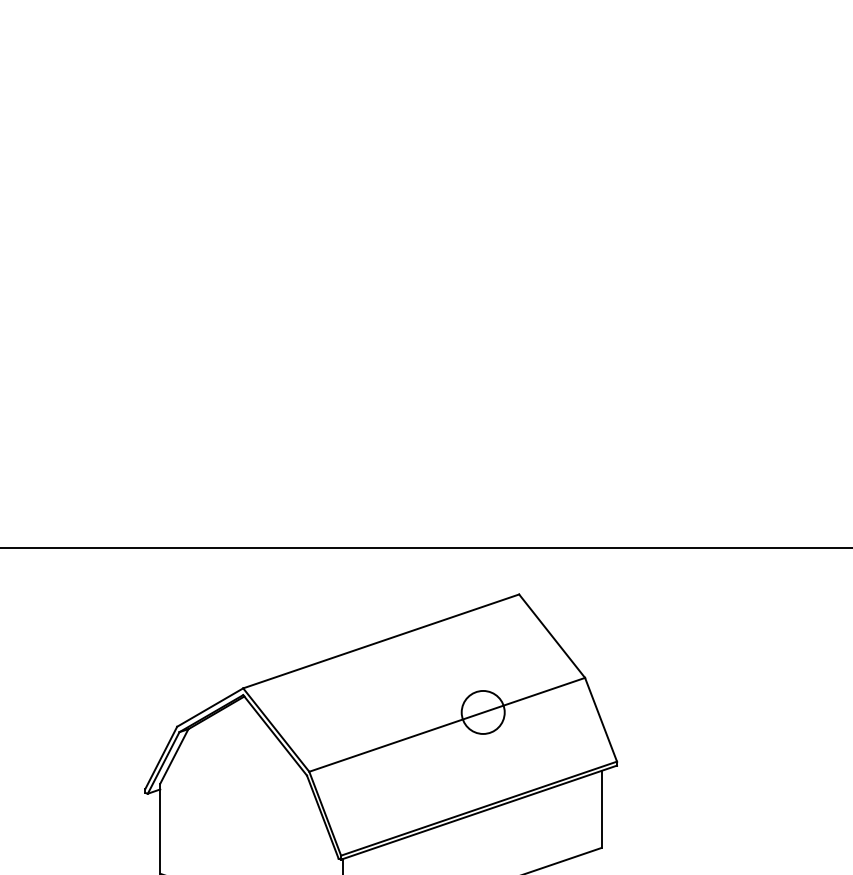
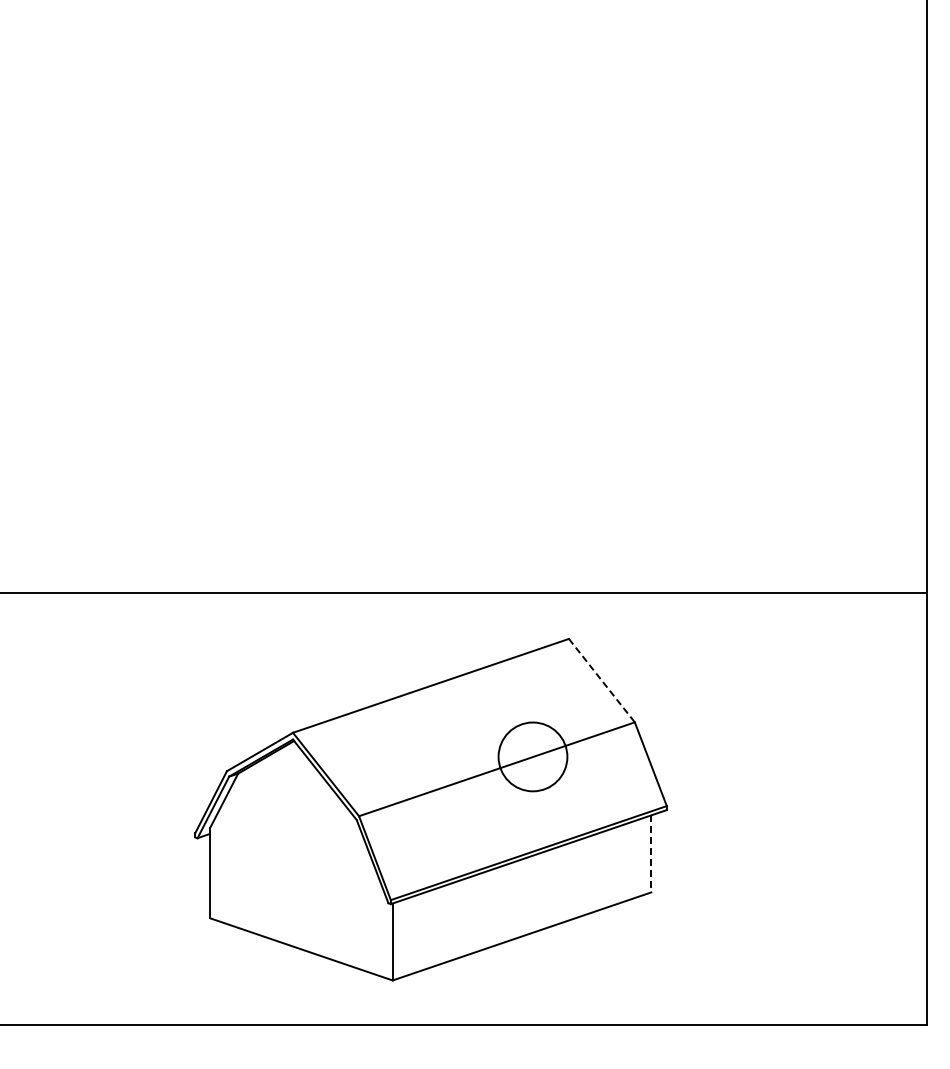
line: (552, 637) -> (602, 681), solid -> dashed
circle: (482, 712) -> (532, 756), size x1.6
line: (601, 810) -> (651, 854), solid -> dashed

